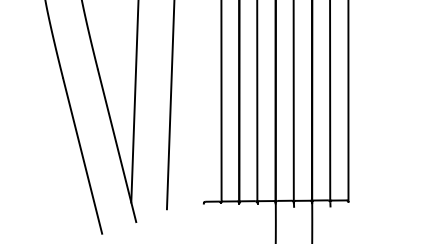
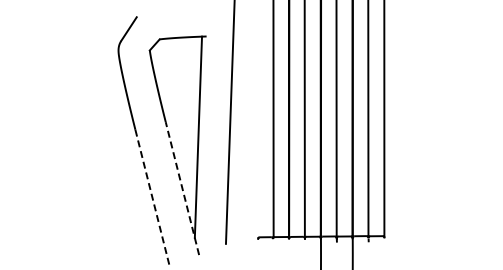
line: (117, 145) -> (182, 188), solid -> dashed
line: (82, 156) -> (152, 197), solid -> dashed

